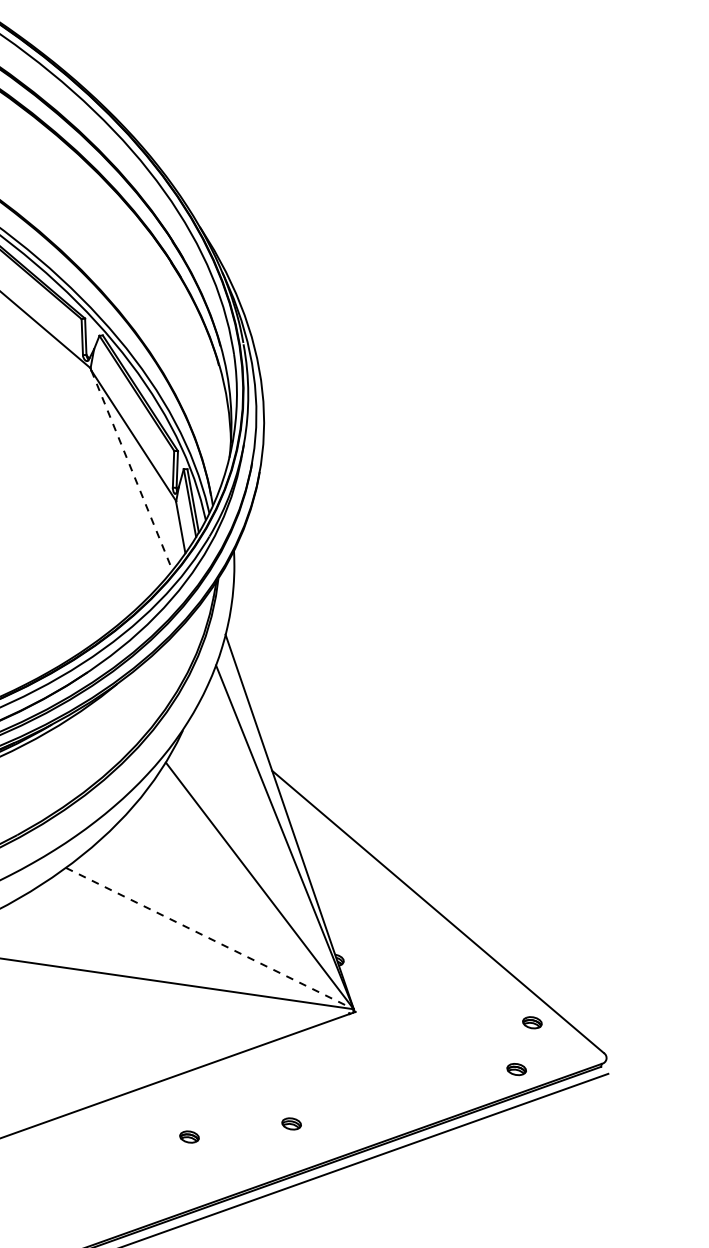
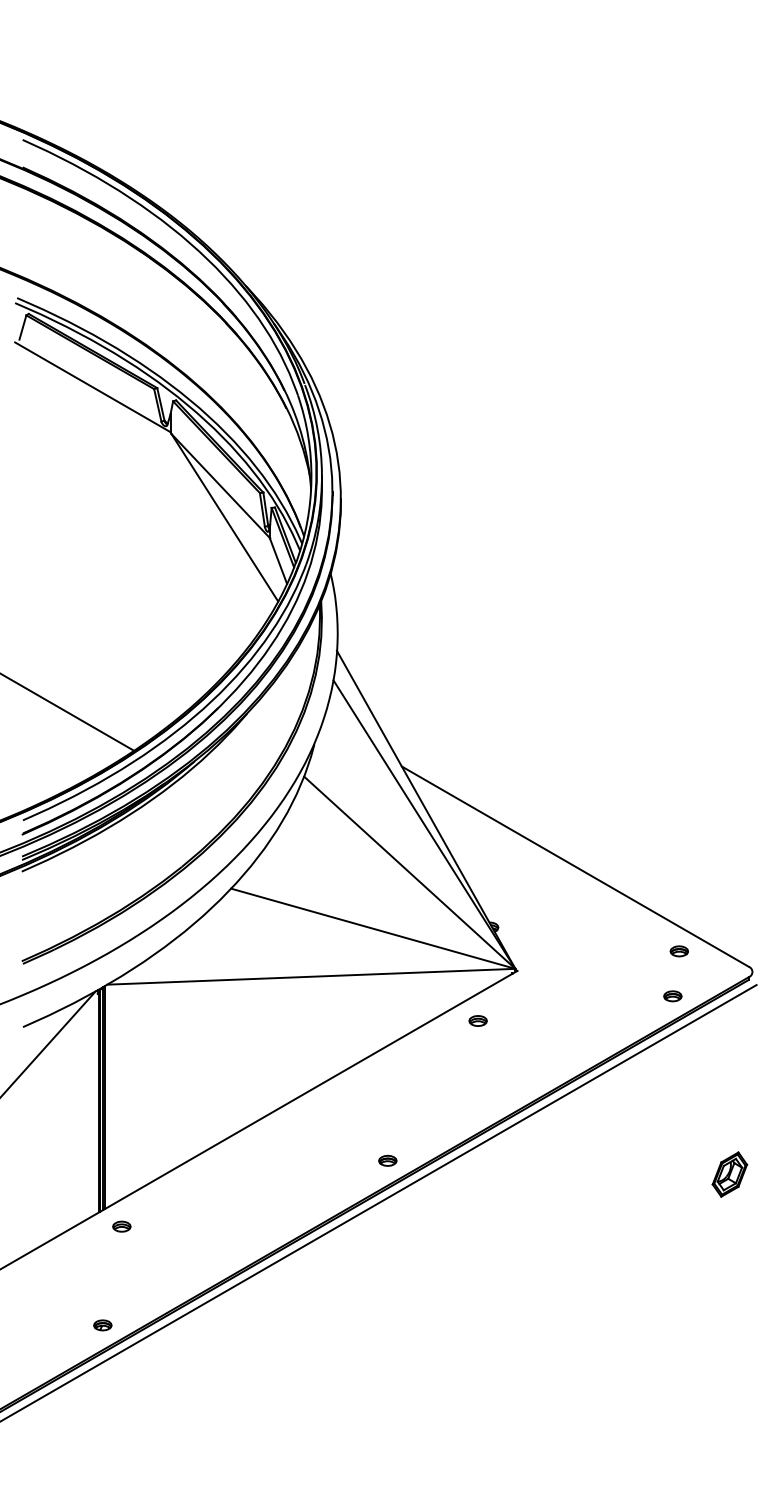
line: (132, 471) -> (225, 518), dashed -> solid
line: (210, 938) -> (373, 928), dashed -> solid
part: (291, 1123) -> (477, 1020), moved
part: (189, 1136) -> (387, 1160), moved

